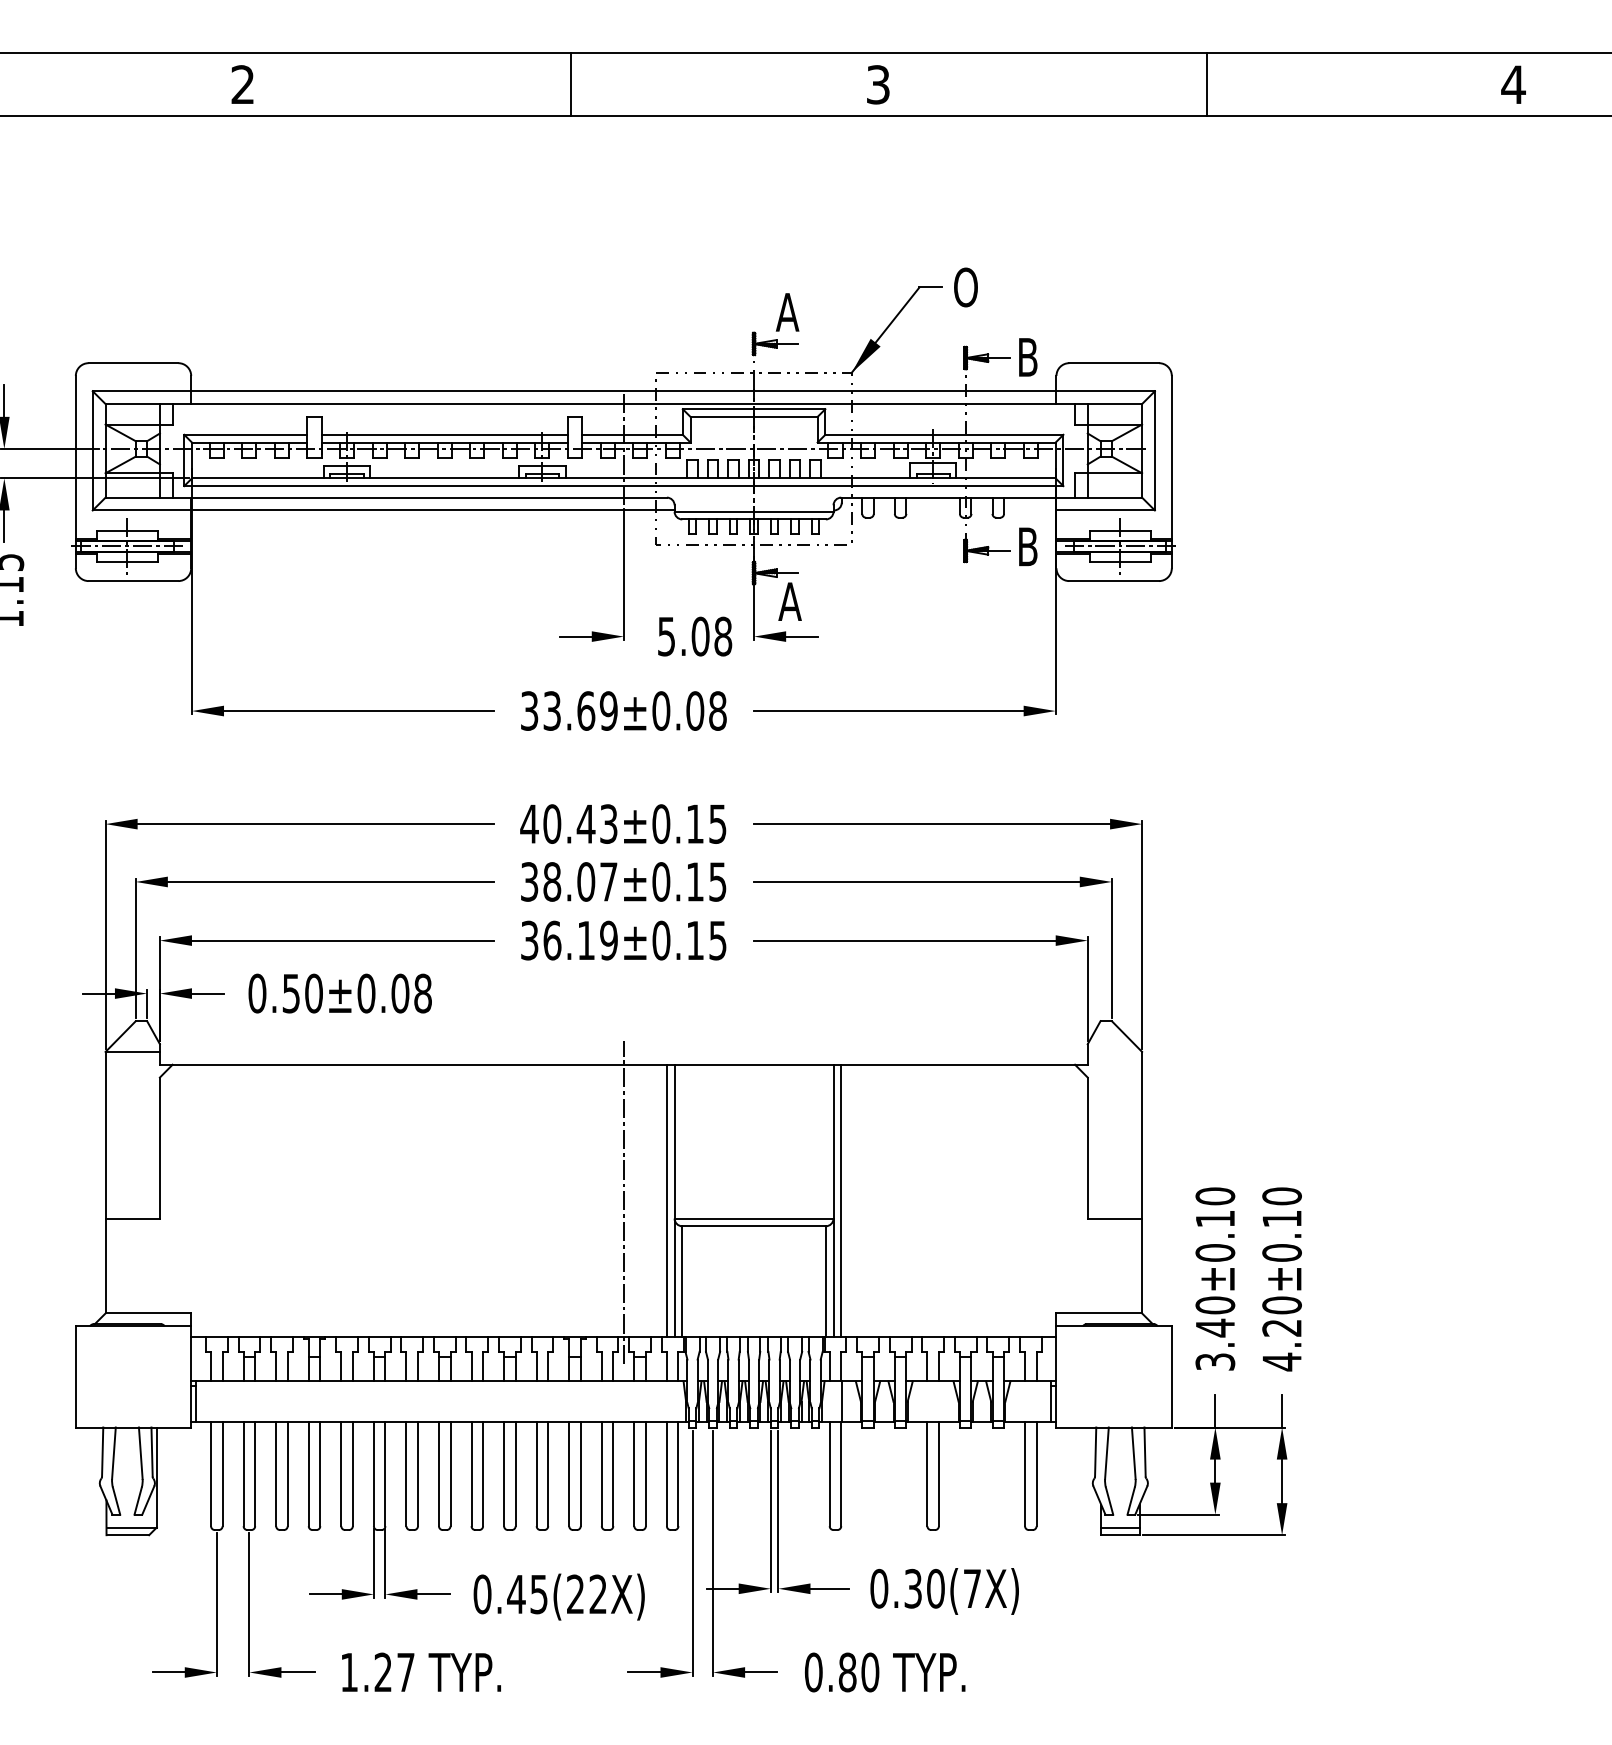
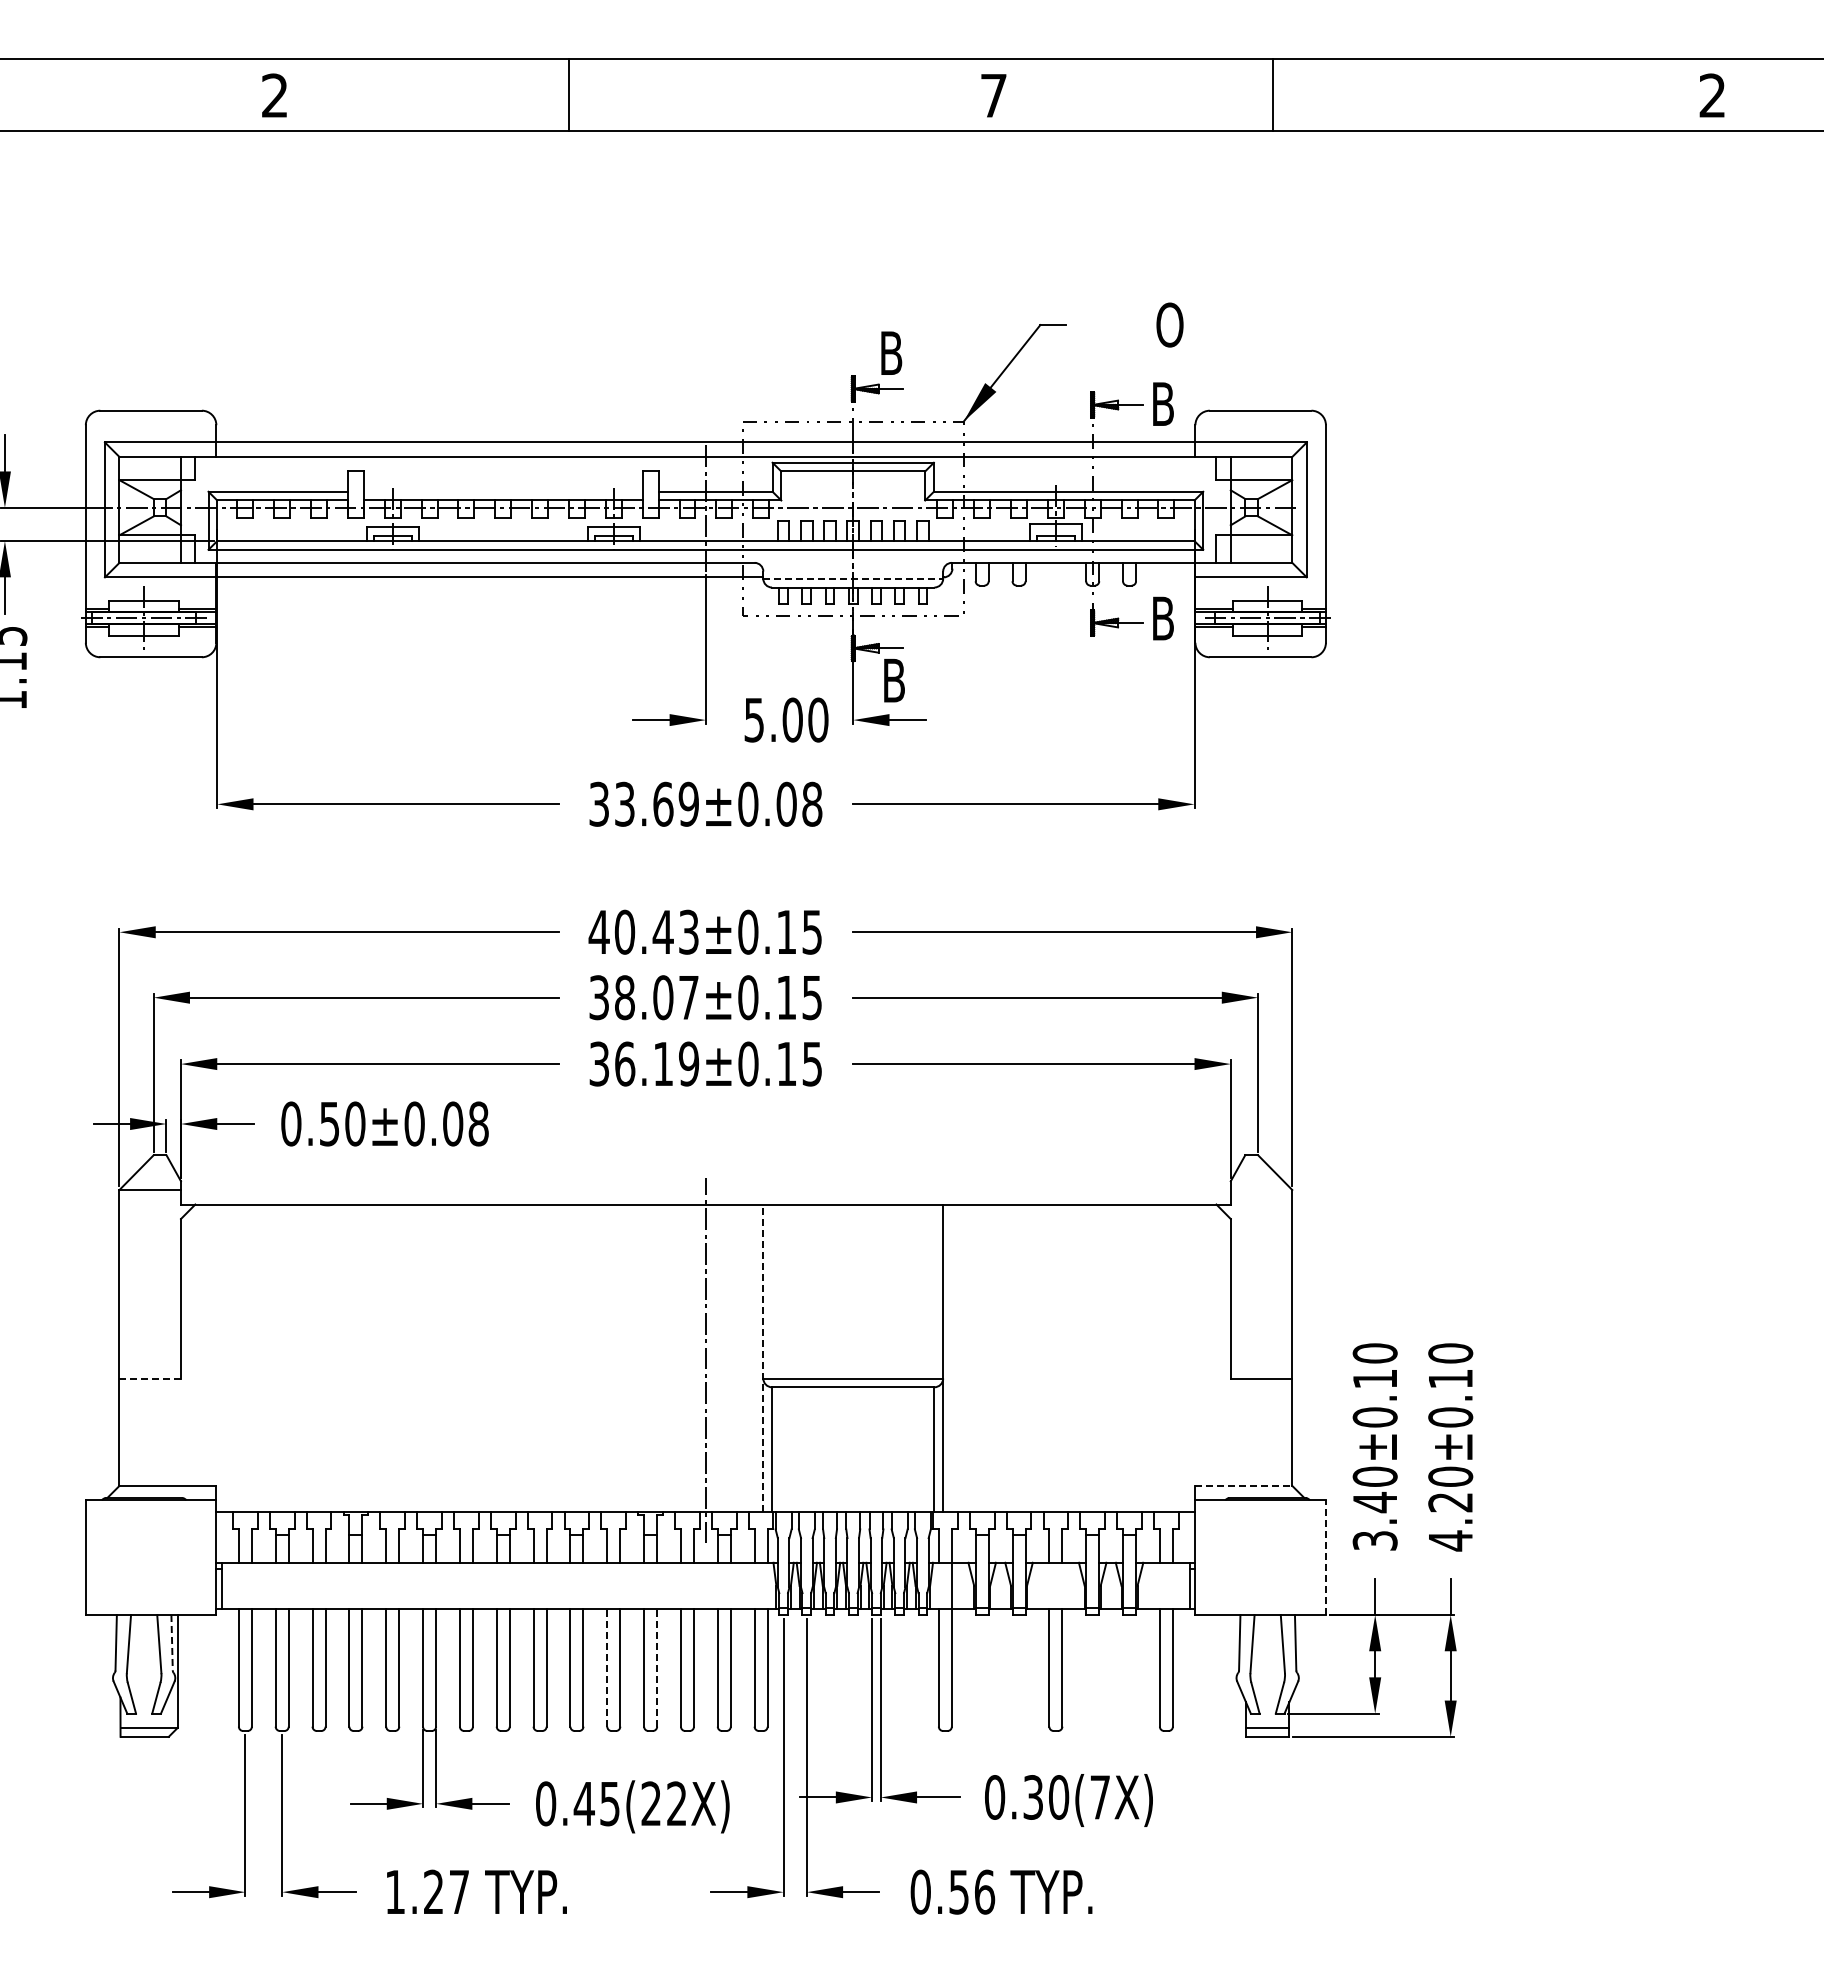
line: (571, 84) -> (569, 95), moved
text: (878, 84) -> (993, 95), 3 -> 7
line: (1206, 84) -> (1273, 95), moved
text: (1513, 84) -> (1712, 95), 4 -> 2
text: (965, 286) -> (1169, 324), moved
text: (786, 311) -> (890, 352), A -> B
line: (444, 434) -> (502, 491), removed
line: (754, 511) -> (853, 578), solid -> dashed
text: (789, 601) -> (893, 680), A -> B
text: (723, 636) -> (818, 719), 5.08 -> 5.00
line: (666, 1200) -> (754, 1358), removed
line: (674, 1200) -> (763, 1358), solid -> dashed
line: (840, 1200) -> (951, 1358), removed
line: (132, 1218) -> (150, 1378), solid -> dashed
line: (1099, 1313) -> (1244, 1485), solid -> dashed
line: (1171, 1376) -> (1325, 1557), solid -> dashed
line: (152, 1451) -> (172, 1642), solid -> dashed
line: (536, 1473) -> (607, 1667), solid -> dashed
line: (581, 1473) -> (657, 1667), solid -> dashed
text: (859, 1671) -> (972, 1891), 0.80 -> 0.56

